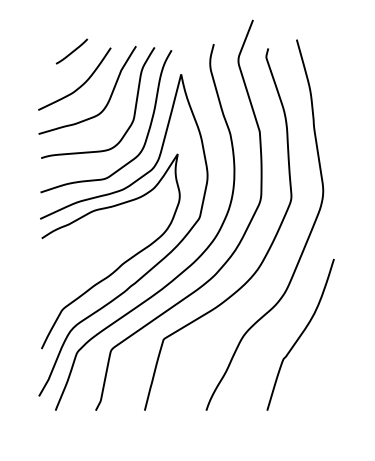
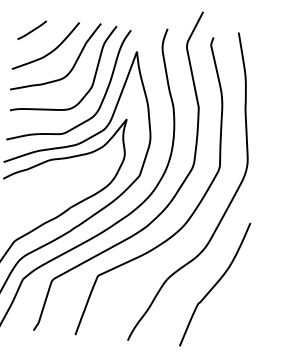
line: (71, 51) -> (31, 30), moved

